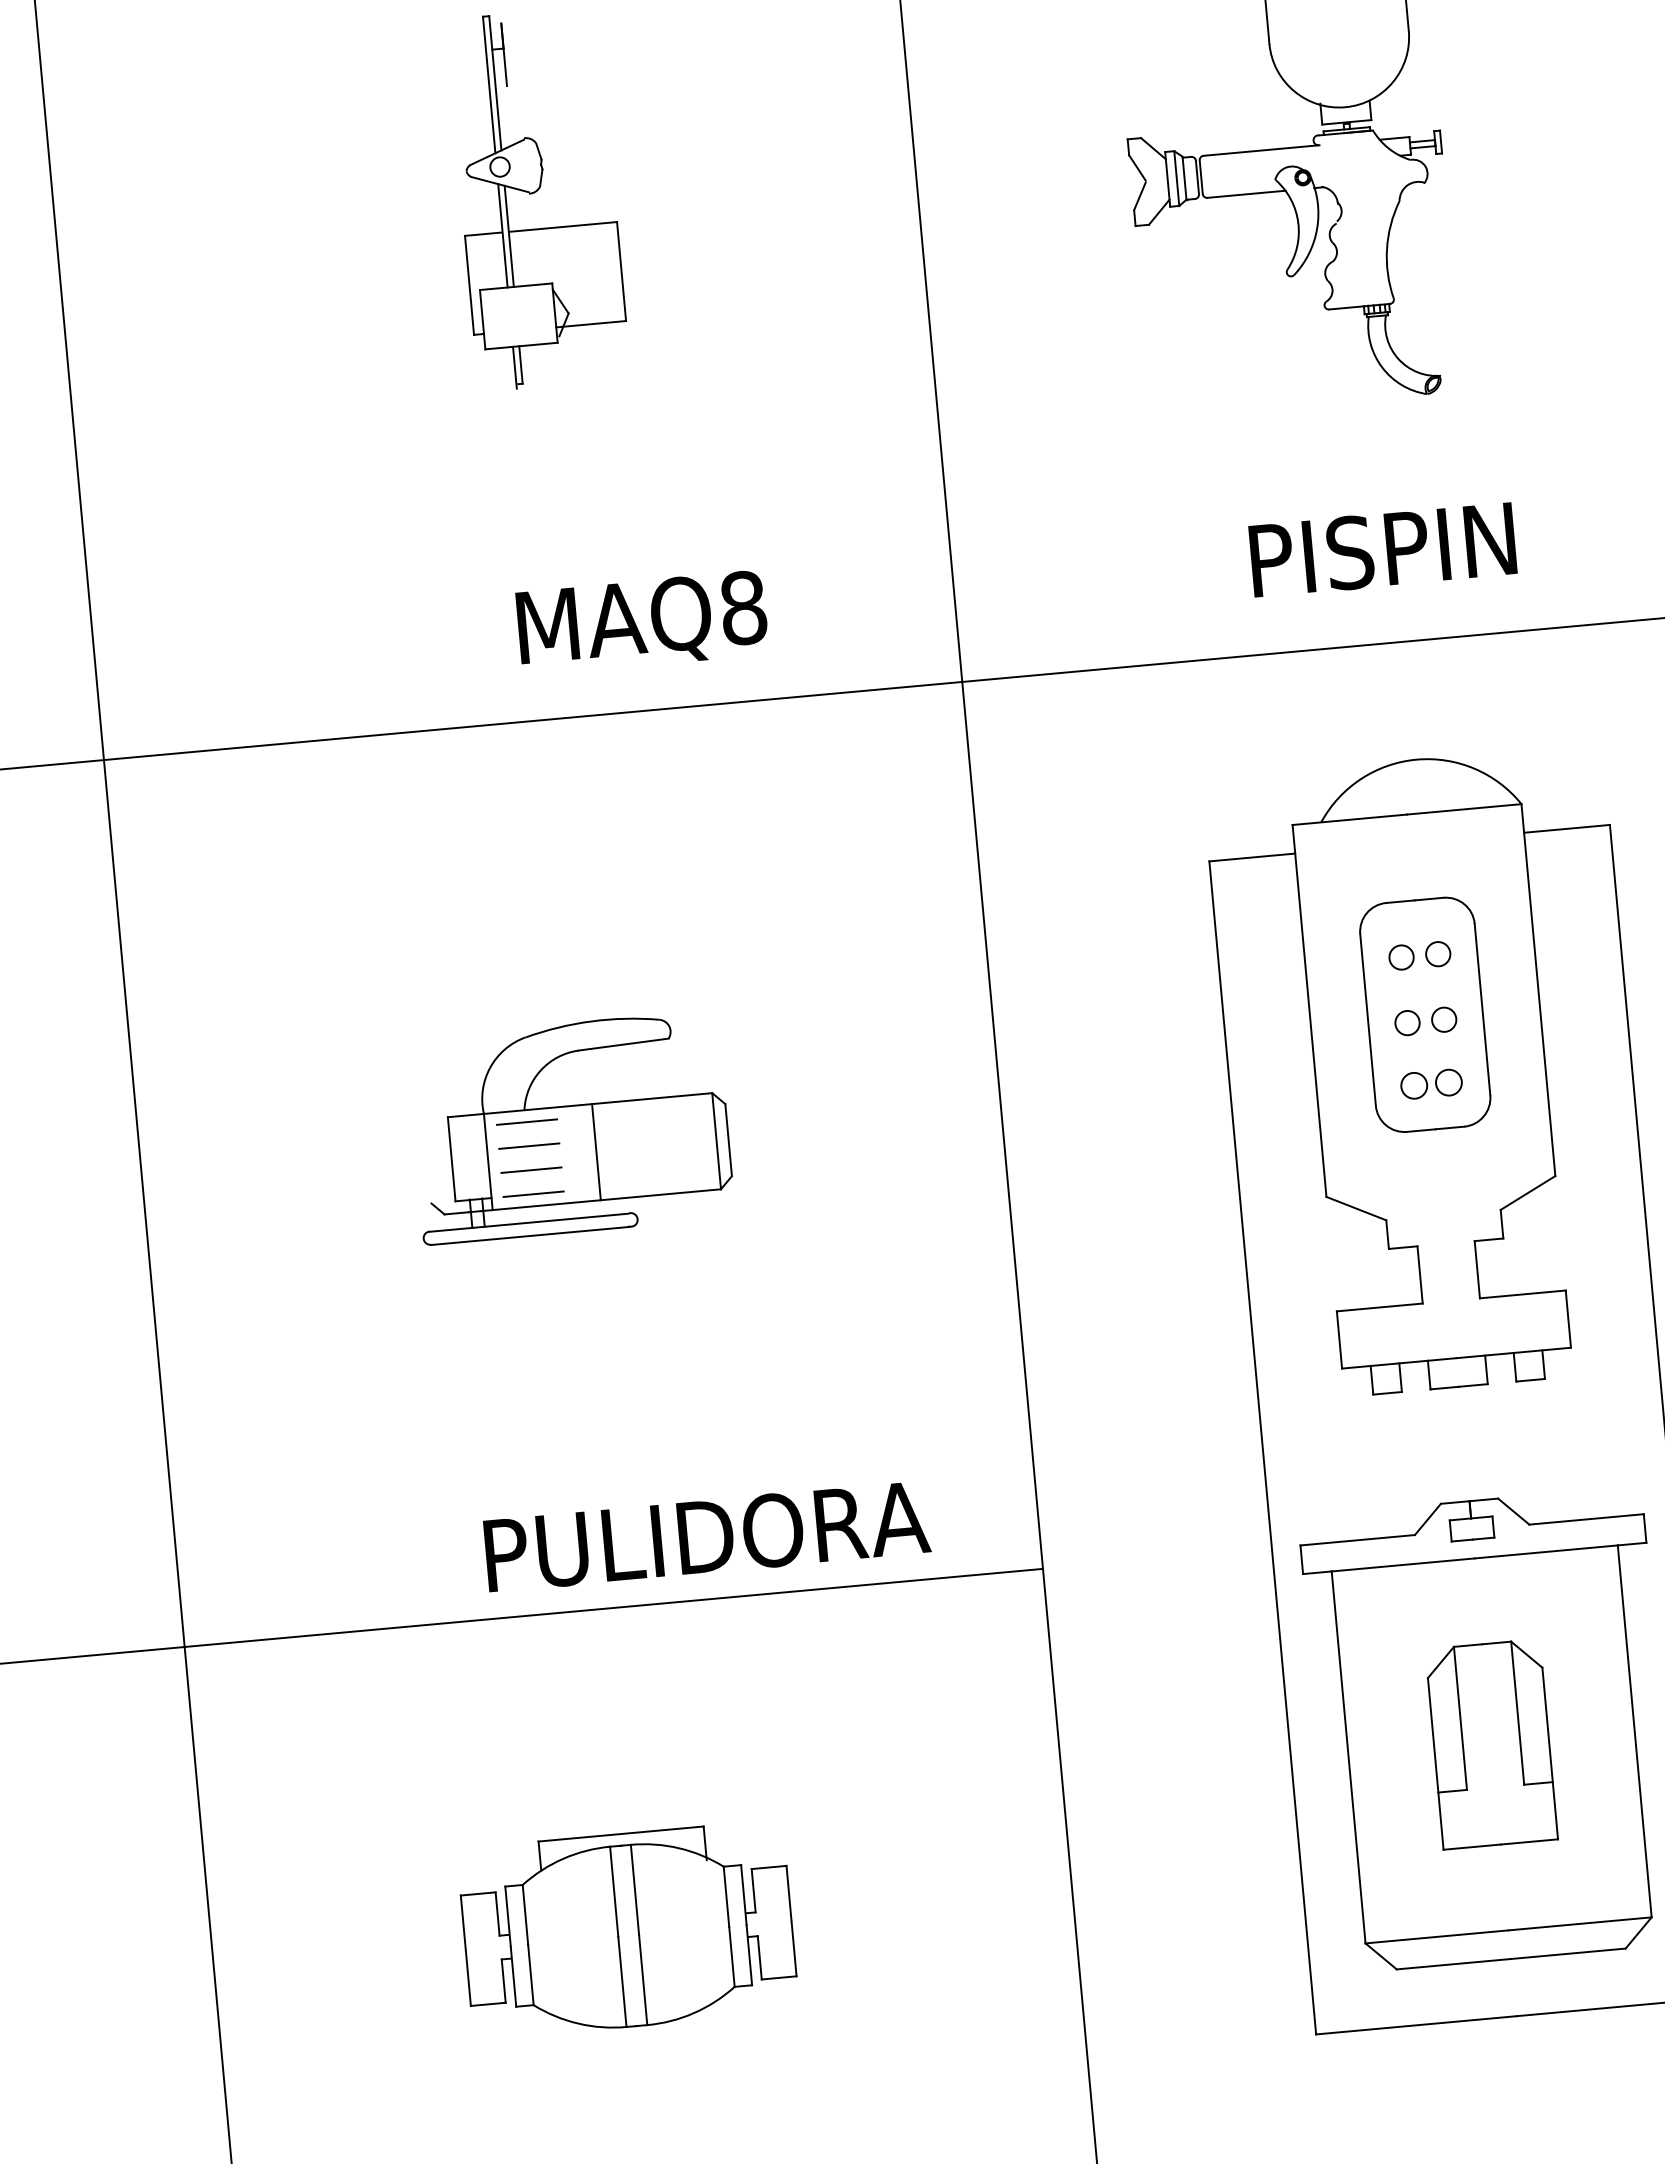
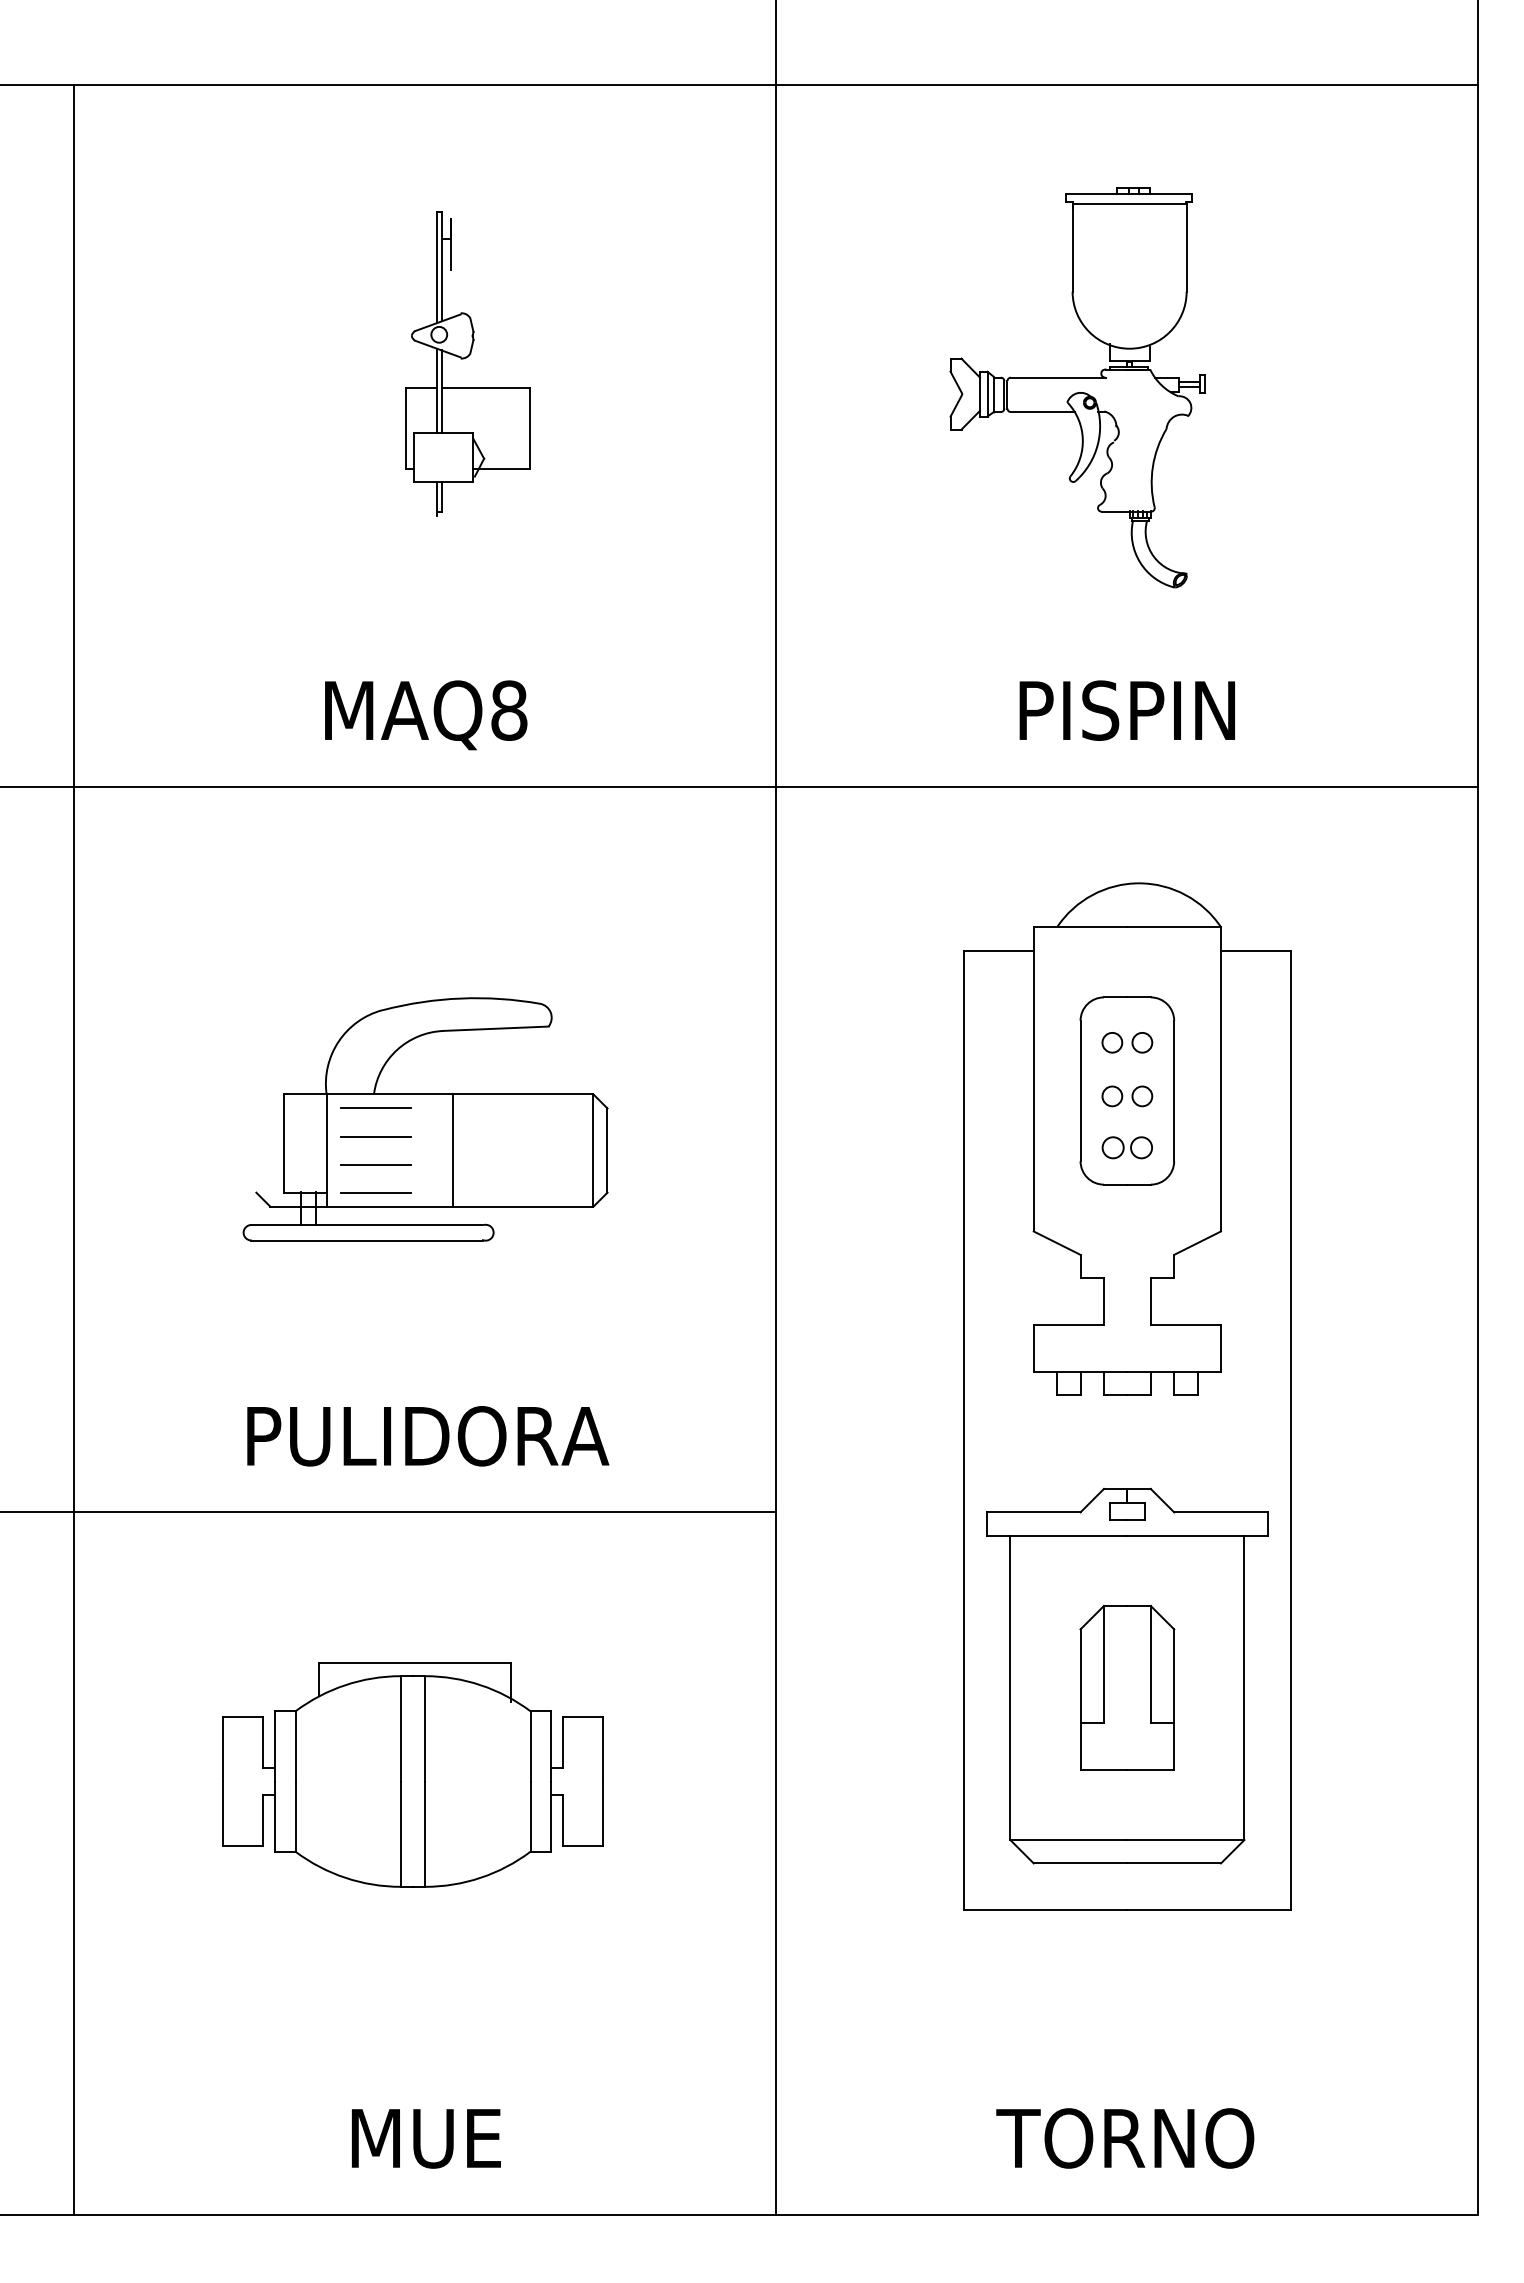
text: (642, 623) -> (426, 715), moved
part: (570, 1127) -> (425, 1119), size x1.43
text: (707, 1536) -> (428, 1436), moved
part: (627, 1929) -> (412, 1774), size x1.43

